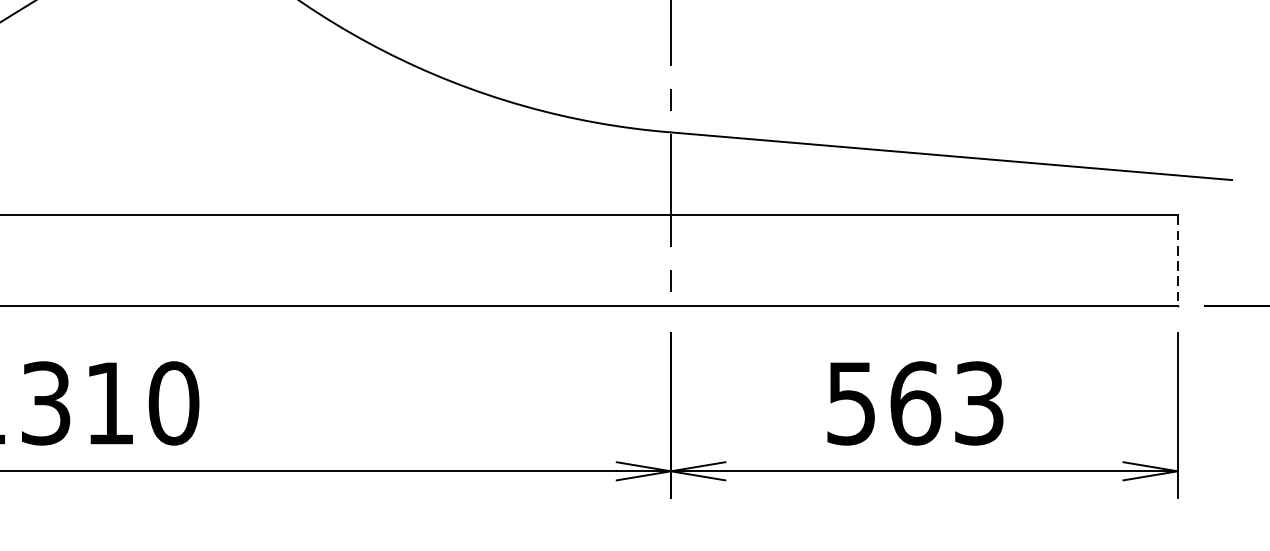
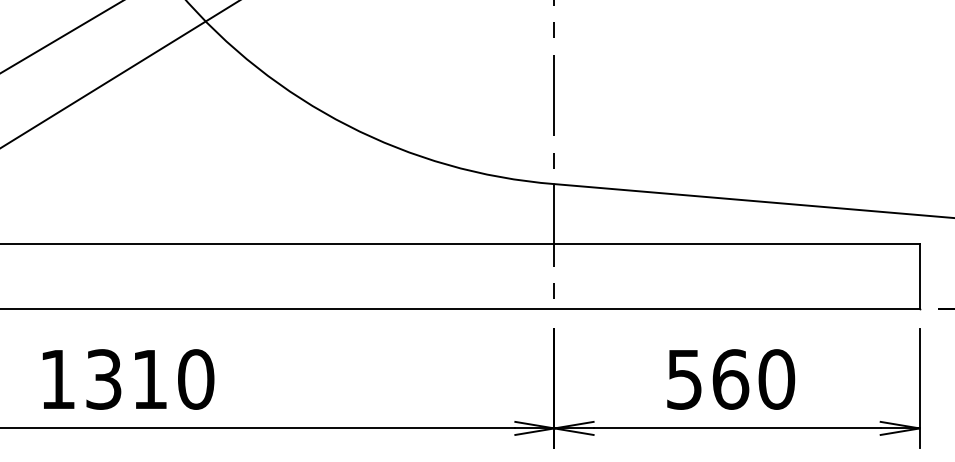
line: (1177, 260) -> (919, 276), dashed -> solid
text: (978, 403) -> (776, 379), 563 -> 560

